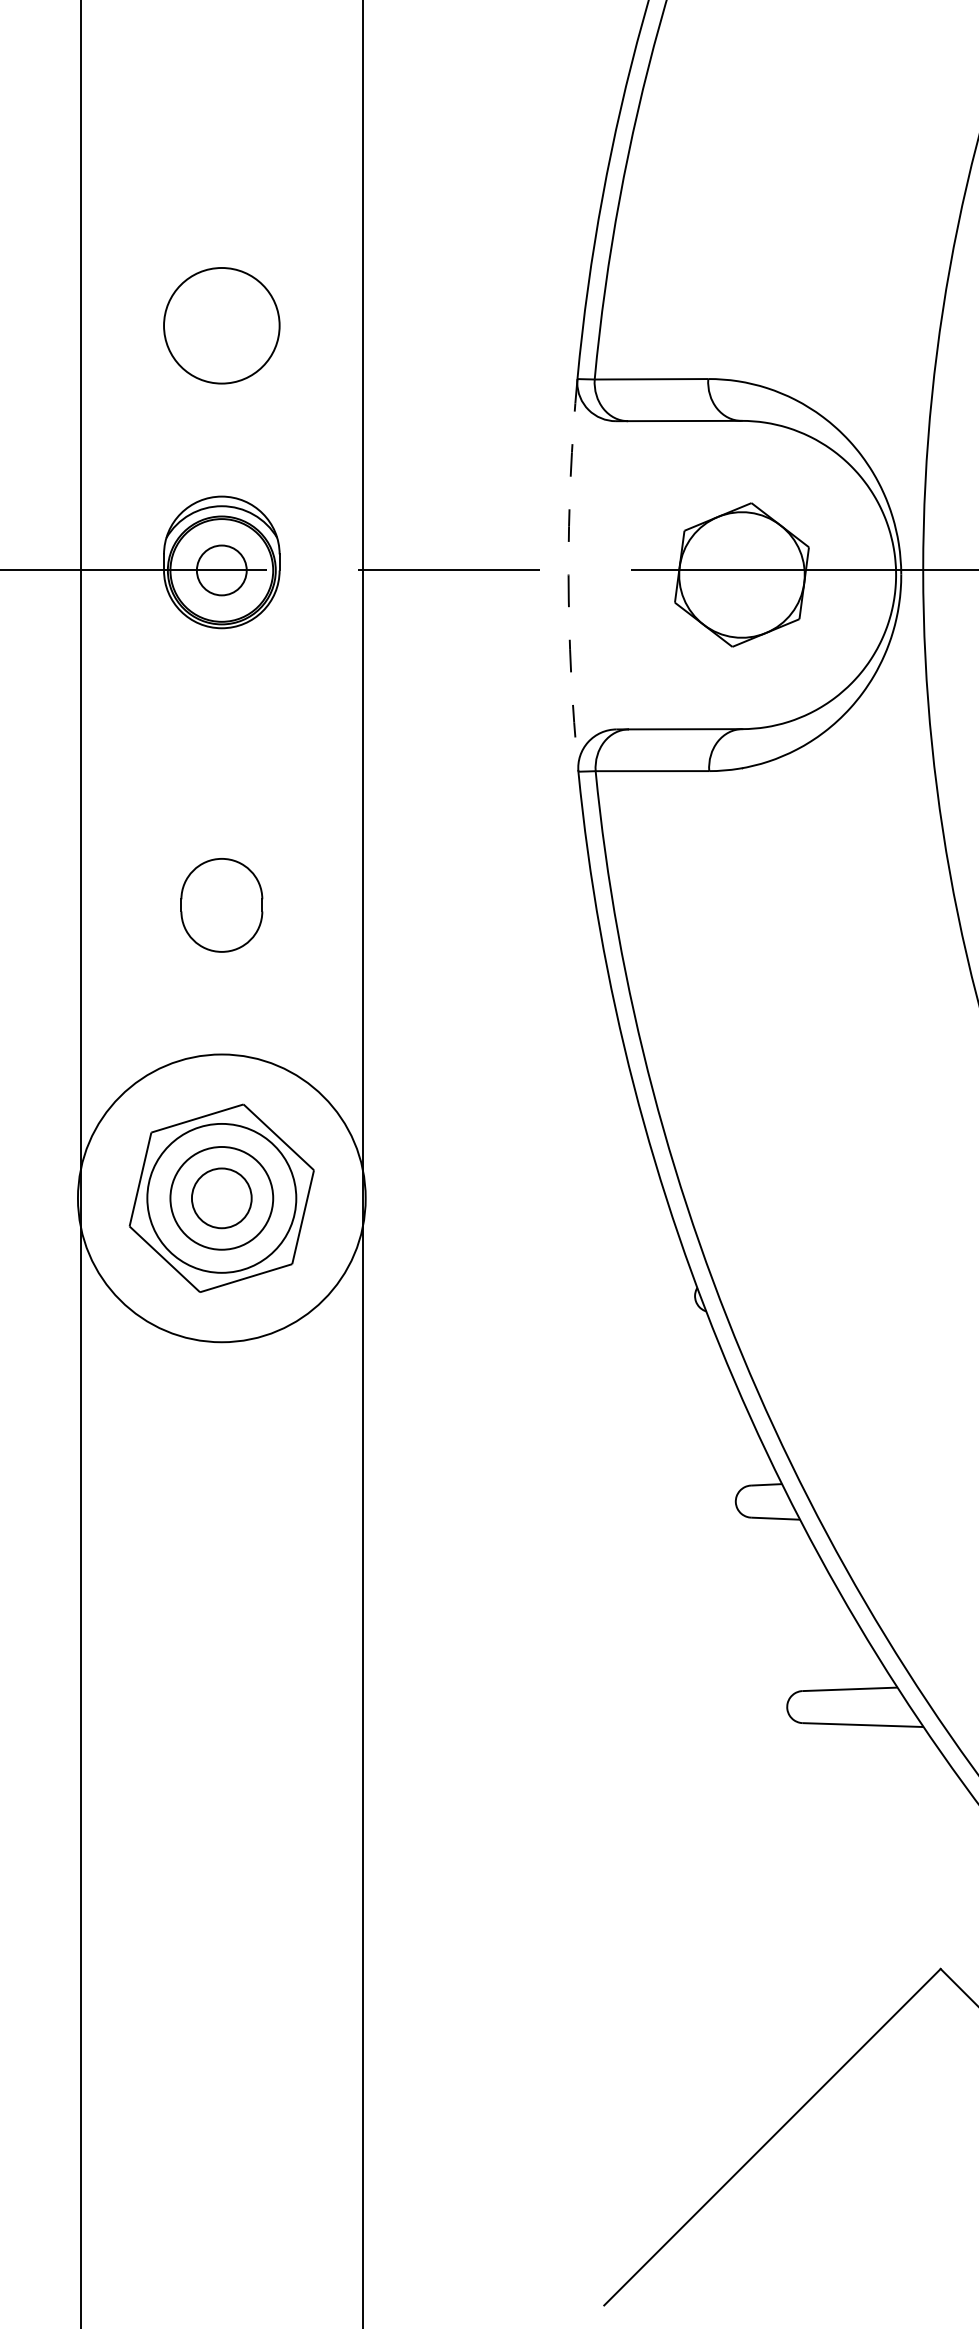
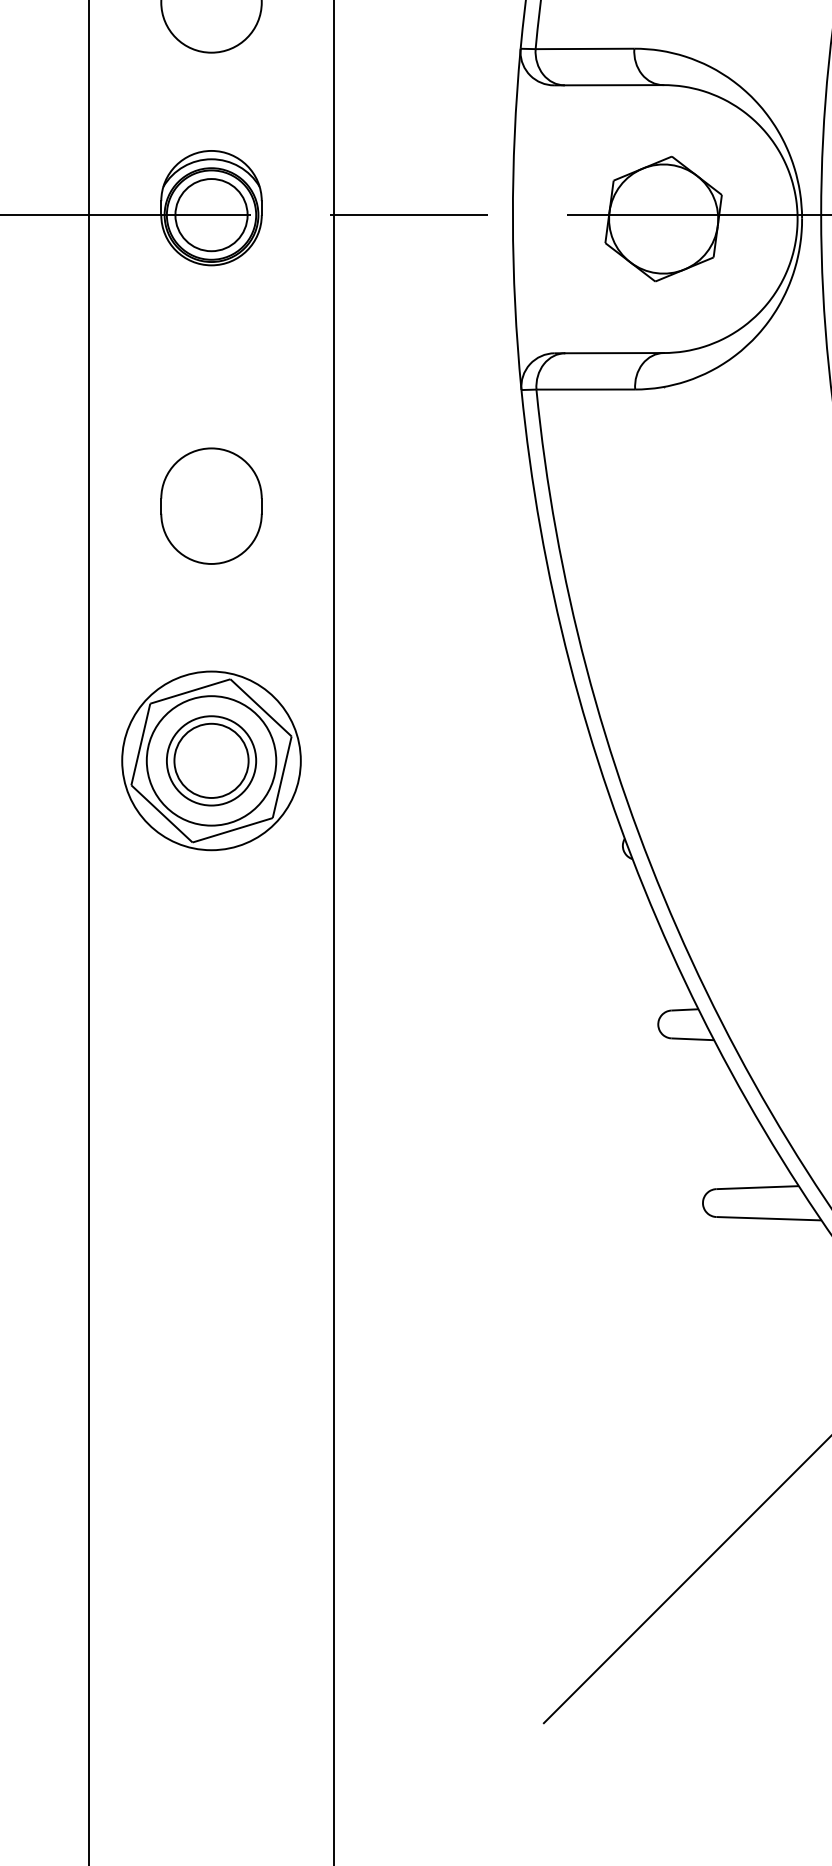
circle: (221, 569) -> (211, 214), size x1.67
arc: (568, 575) -> (512, 219), dashed -> solid
part: (221, 905) -> (211, 506), size x1.43
circle: (221, 1198) -> (211, 761), size x0.71
circle: (221, 1198) -> (211, 761), size x1.43

